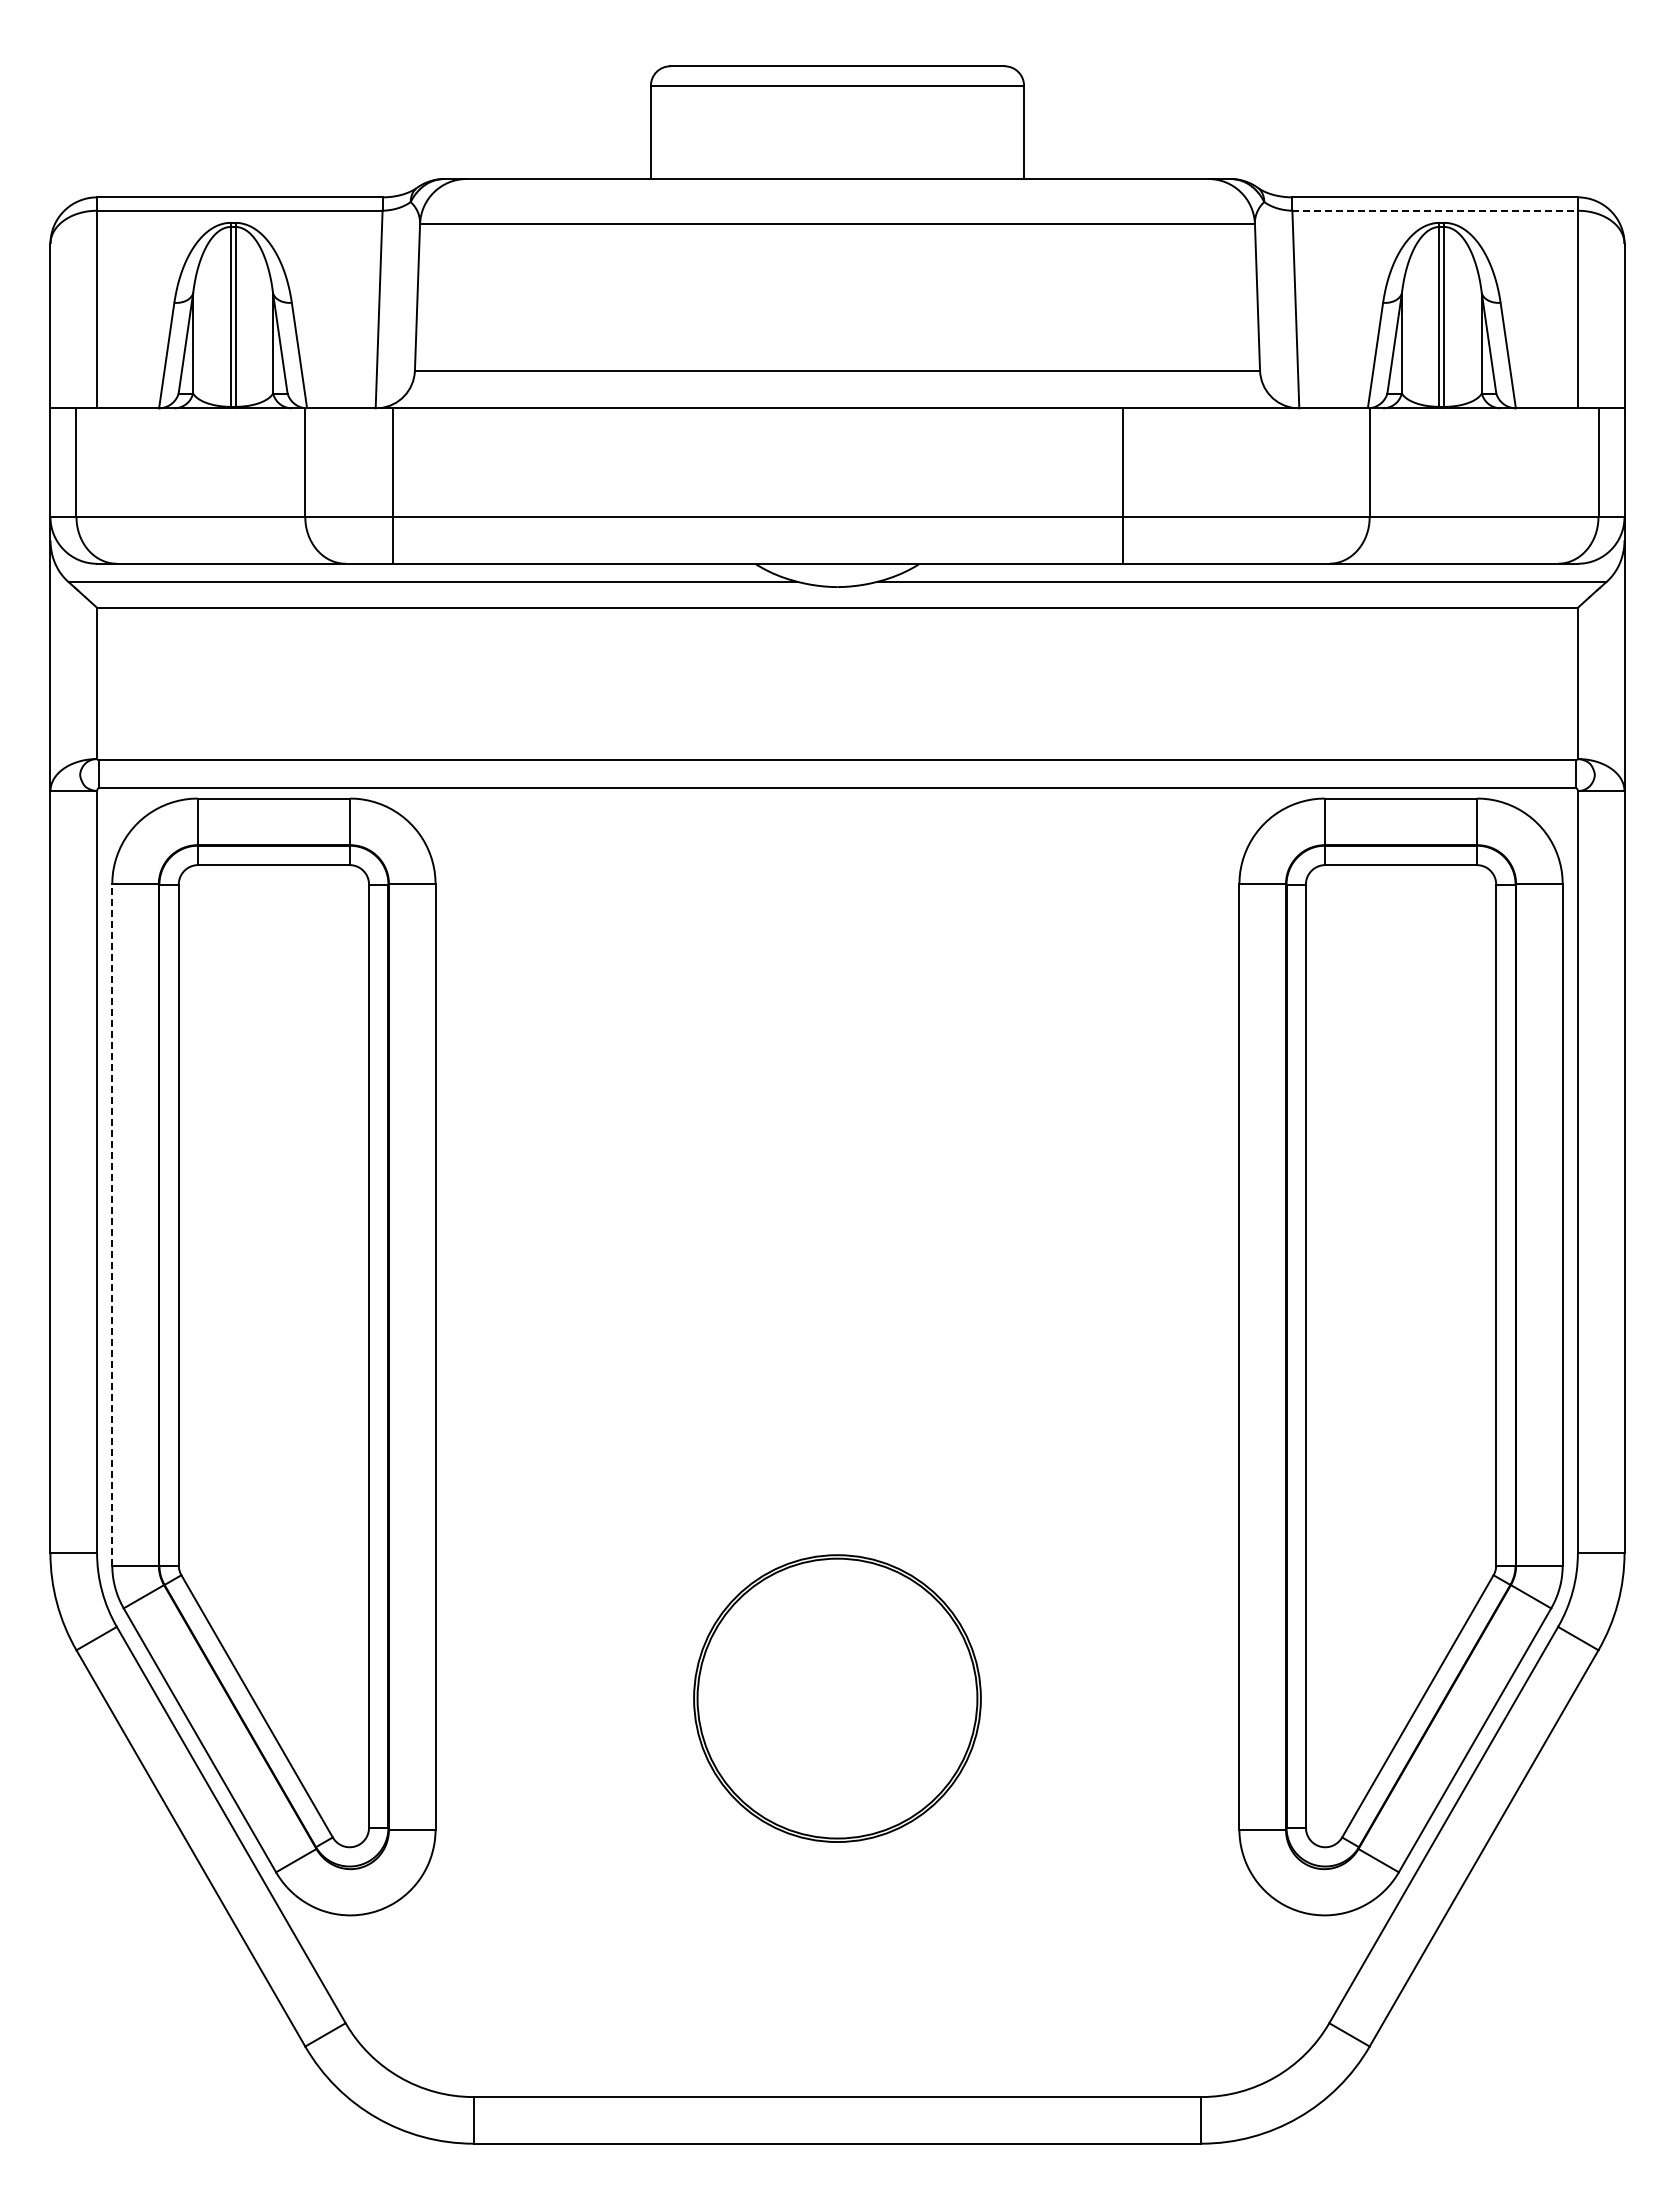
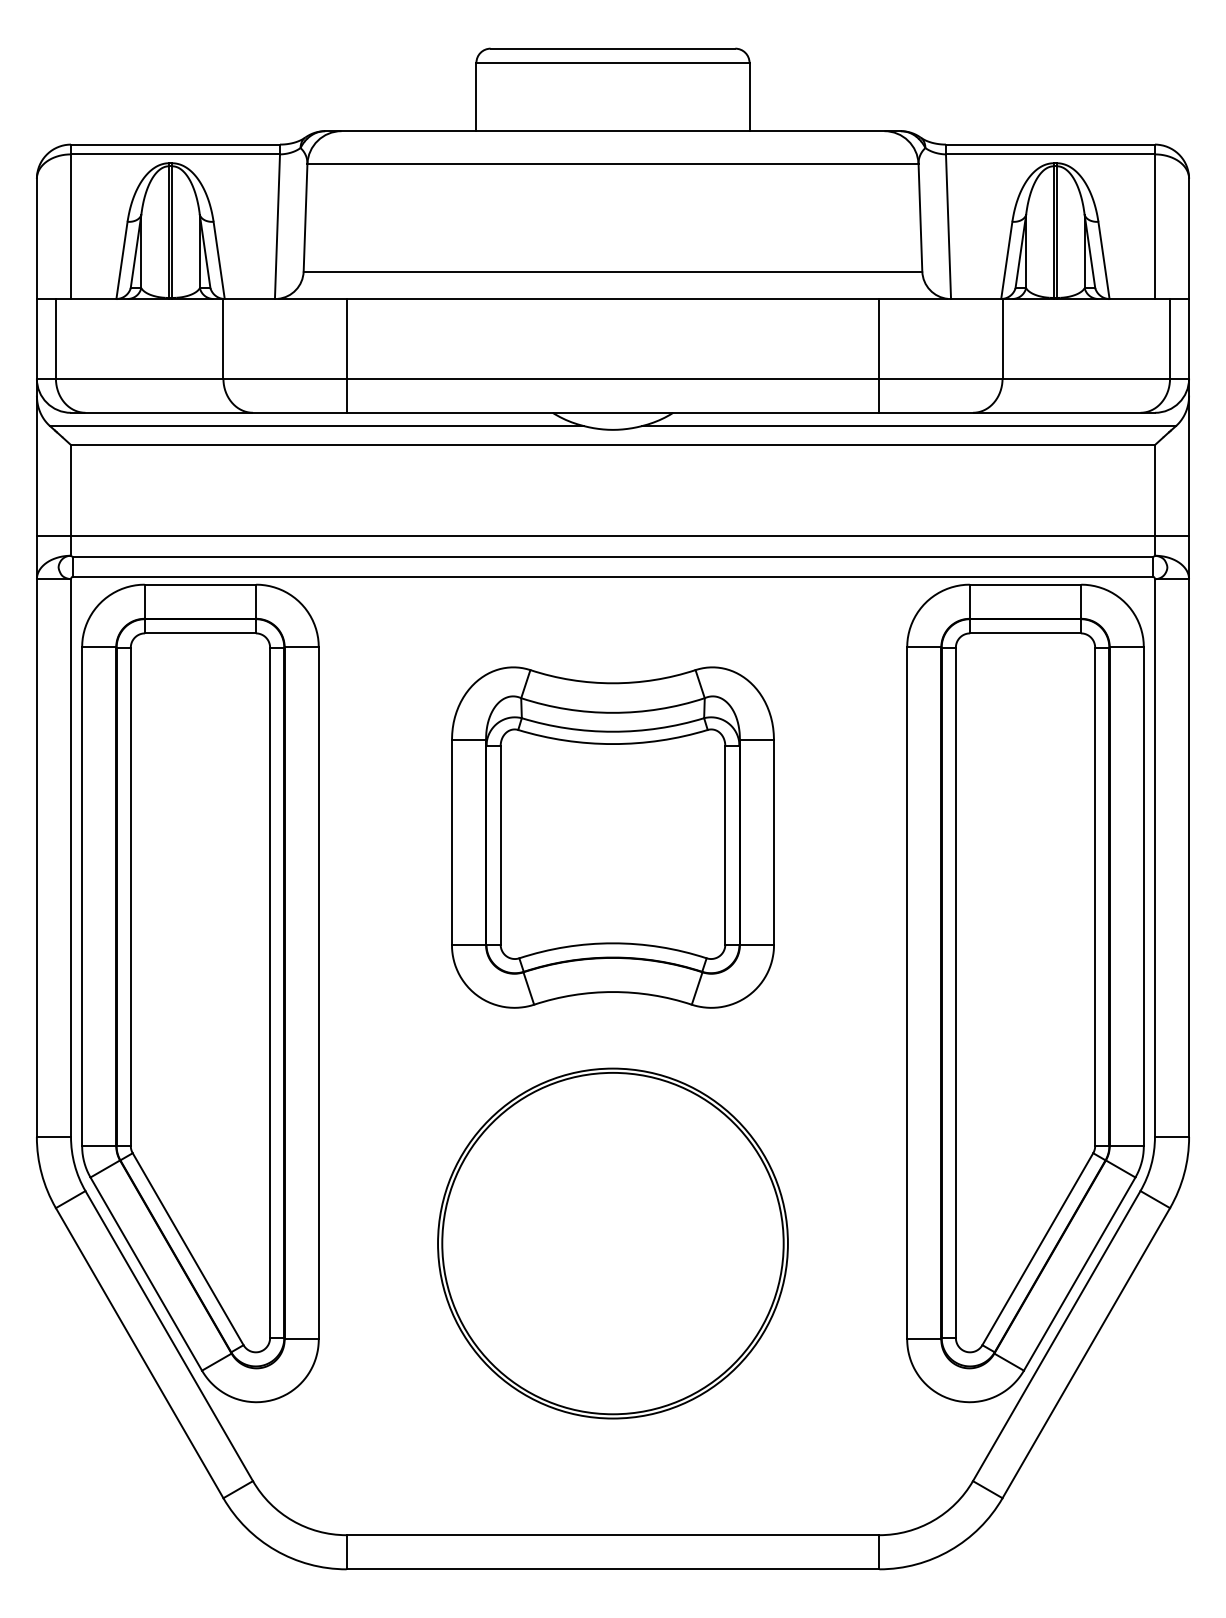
line: (1435, 210) -> (1050, 154), dashed -> solid
line: (392, 485) -> (346, 355), moved
line: (1123, 485) -> (879, 355), moved
line: (837, 732) -> (613, 536), added
part: (837, 1143) -> (613, 837), added
line: (112, 1224) -> (82, 896), dashed -> solid
part: (837, 1698) -> (613, 1243), size x1.67

